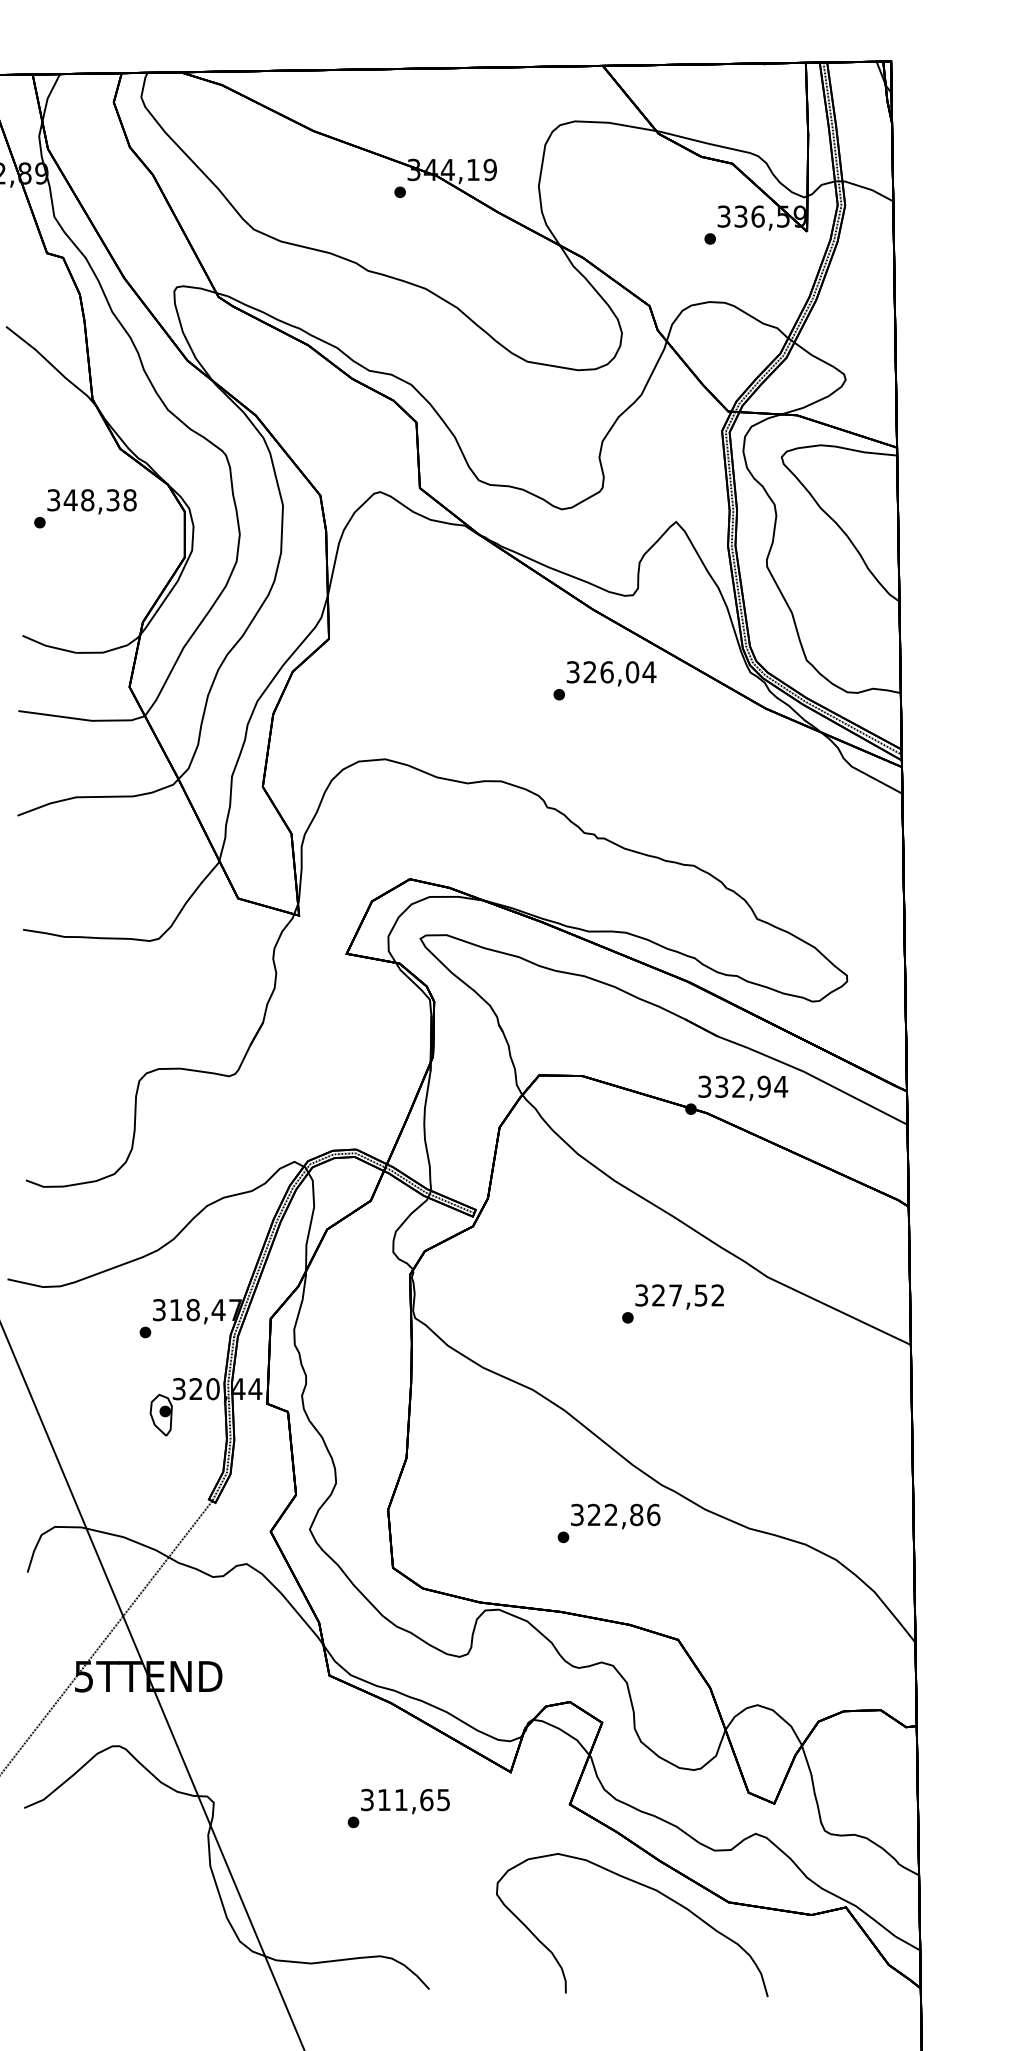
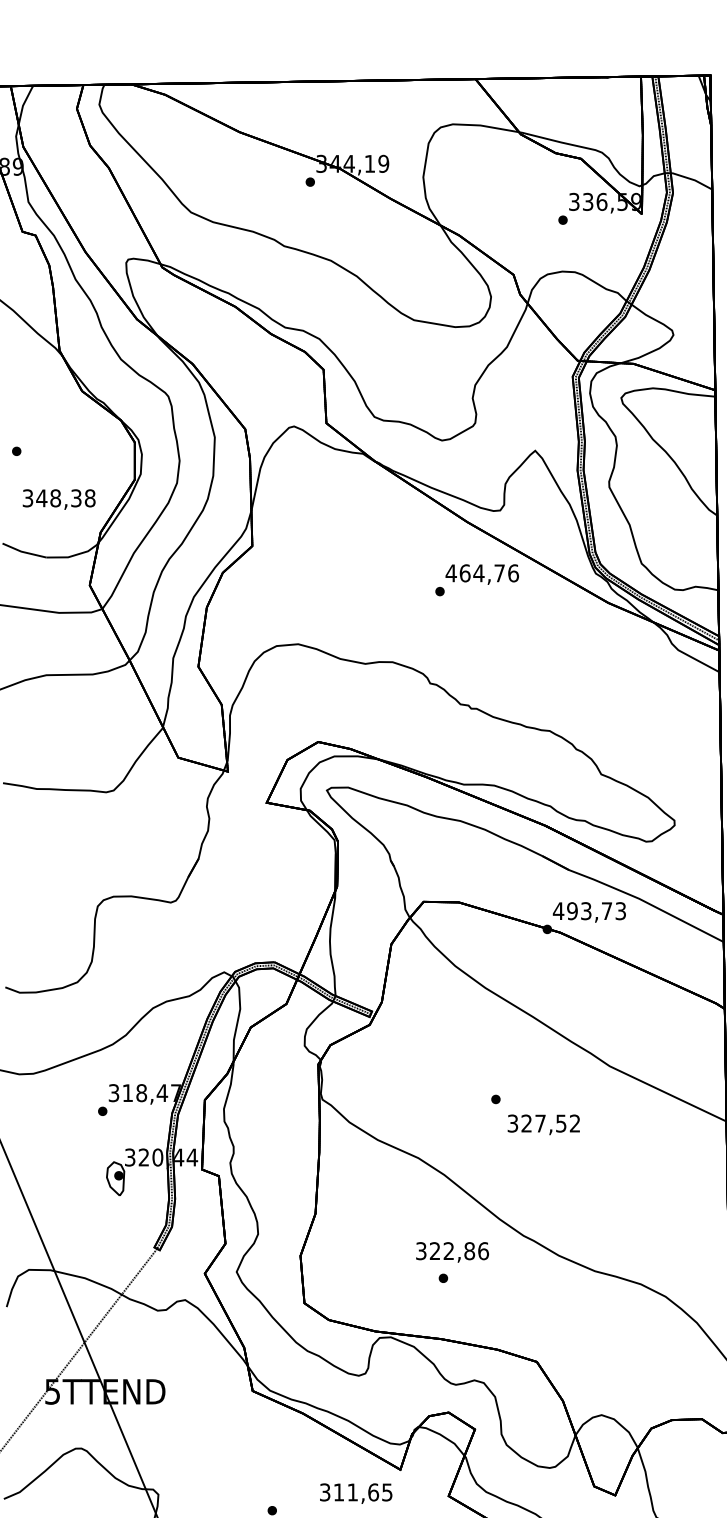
text: (91, 501) -> (58, 499), moved
text: (611, 672) -> (482, 573), 326,04 -> 464,76
text: (742, 1086) -> (589, 910), 332,94 -> 493,73
text: (679, 1296) -> (543, 1124), moved
text: (615, 1516) -> (452, 1252), moved
text: (405, 1801) -> (356, 1493), moved

